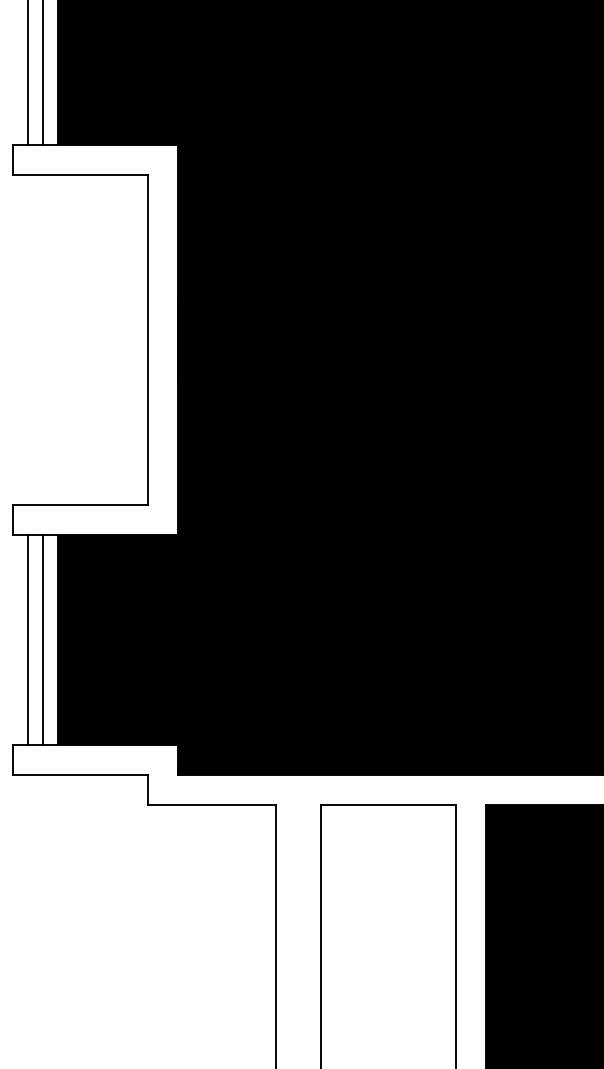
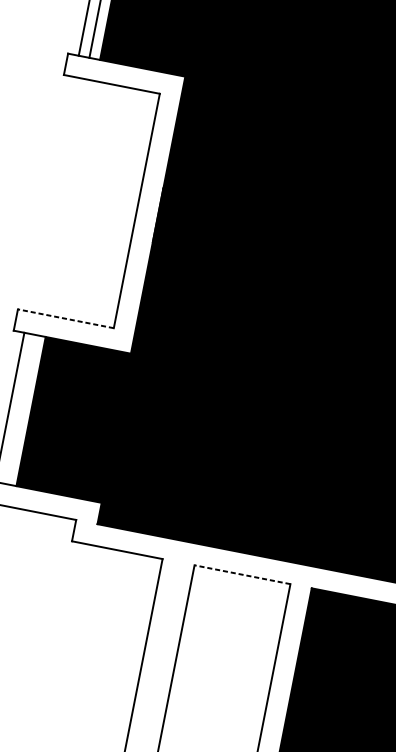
line: (80, 504) -> (65, 318), solid -> dashed
line: (43, 639) -> (20, 409), removed
line: (387, 804) -> (241, 574), solid -> dashed

